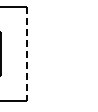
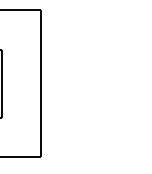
line: (26, 54) -> (41, 84), dashed -> solid

